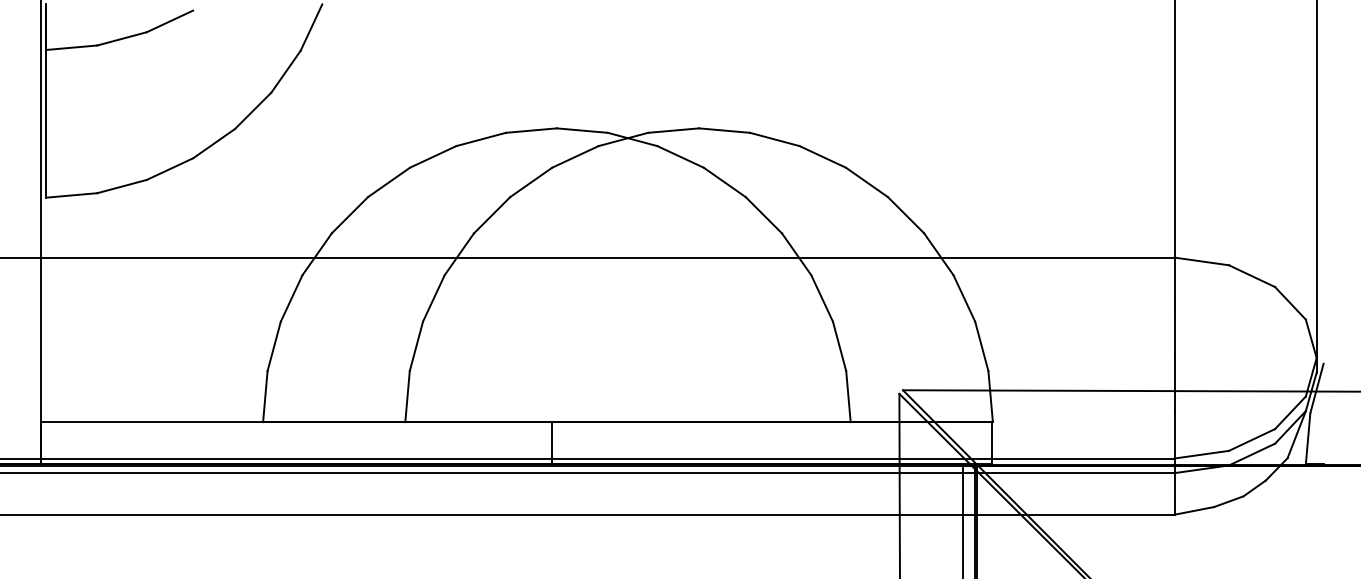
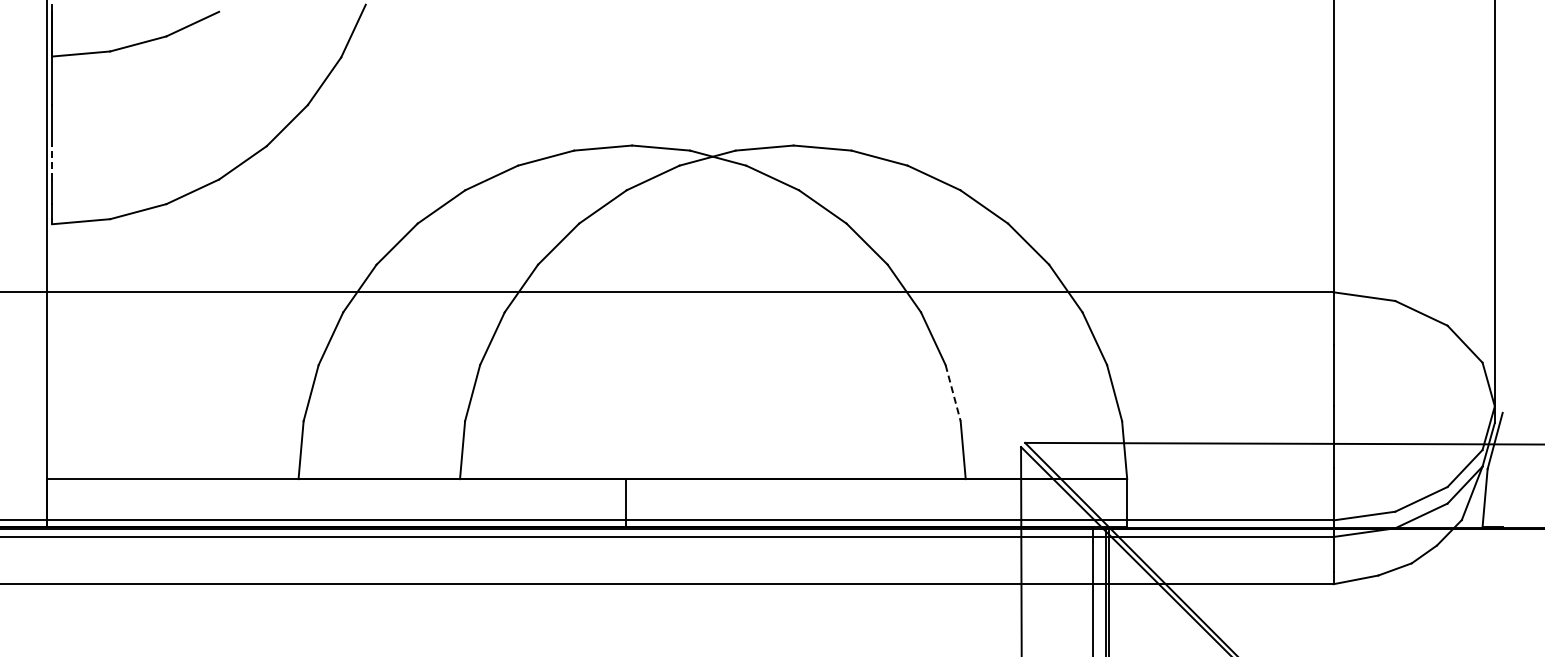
line: (46, 143) -> (52, 162), solid -> dashed
line: (839, 346) -> (953, 393), solid -> dashed

